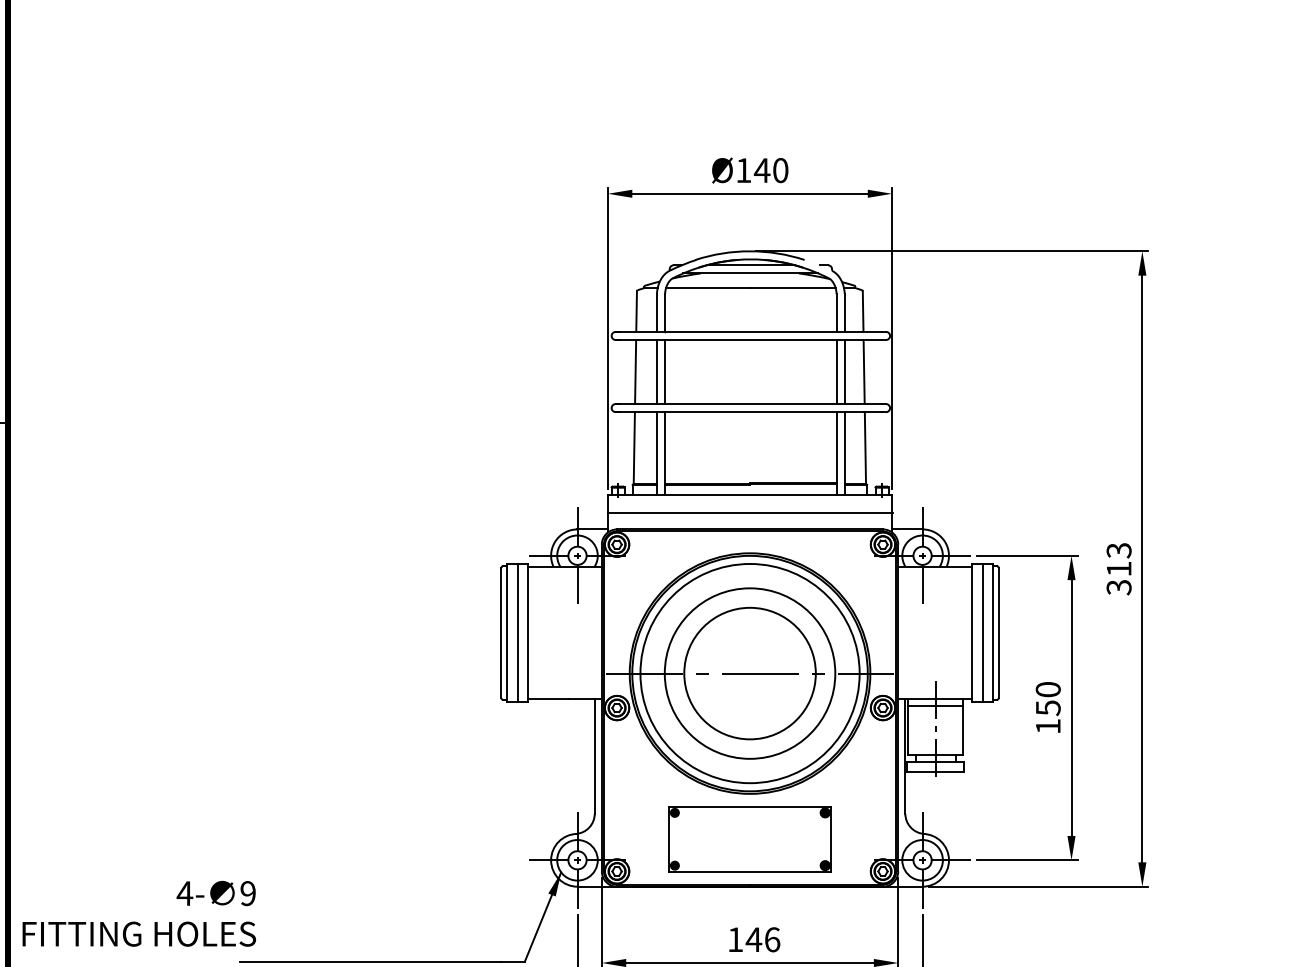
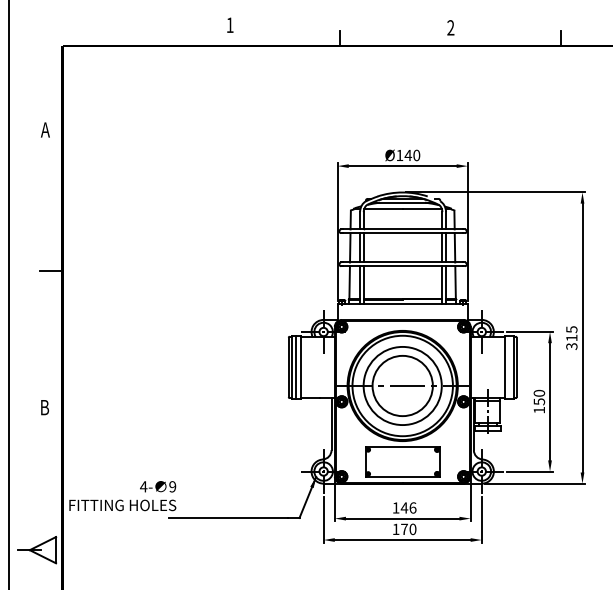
line: (749, 513) -> (402, 312), removed
text: (1118, 550) -> (571, 329), 313 -> 315
line: (983, 633) -> (509, 367), removed

